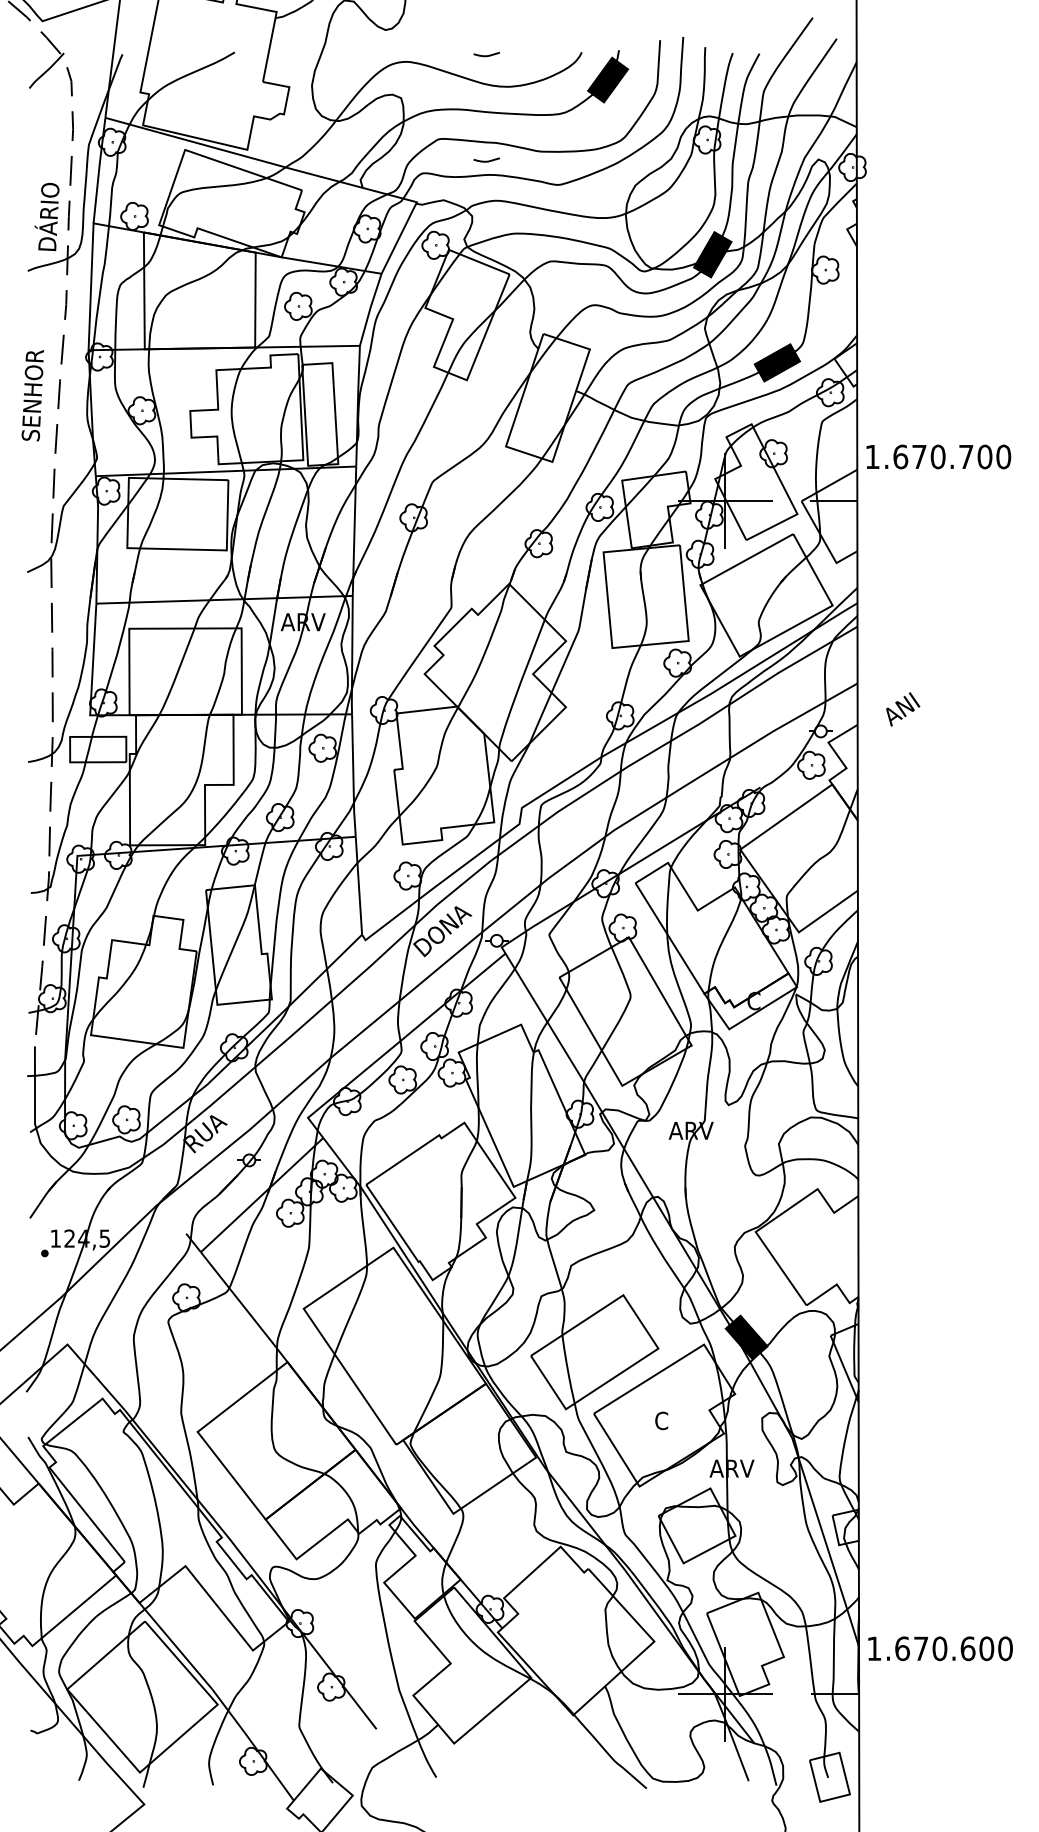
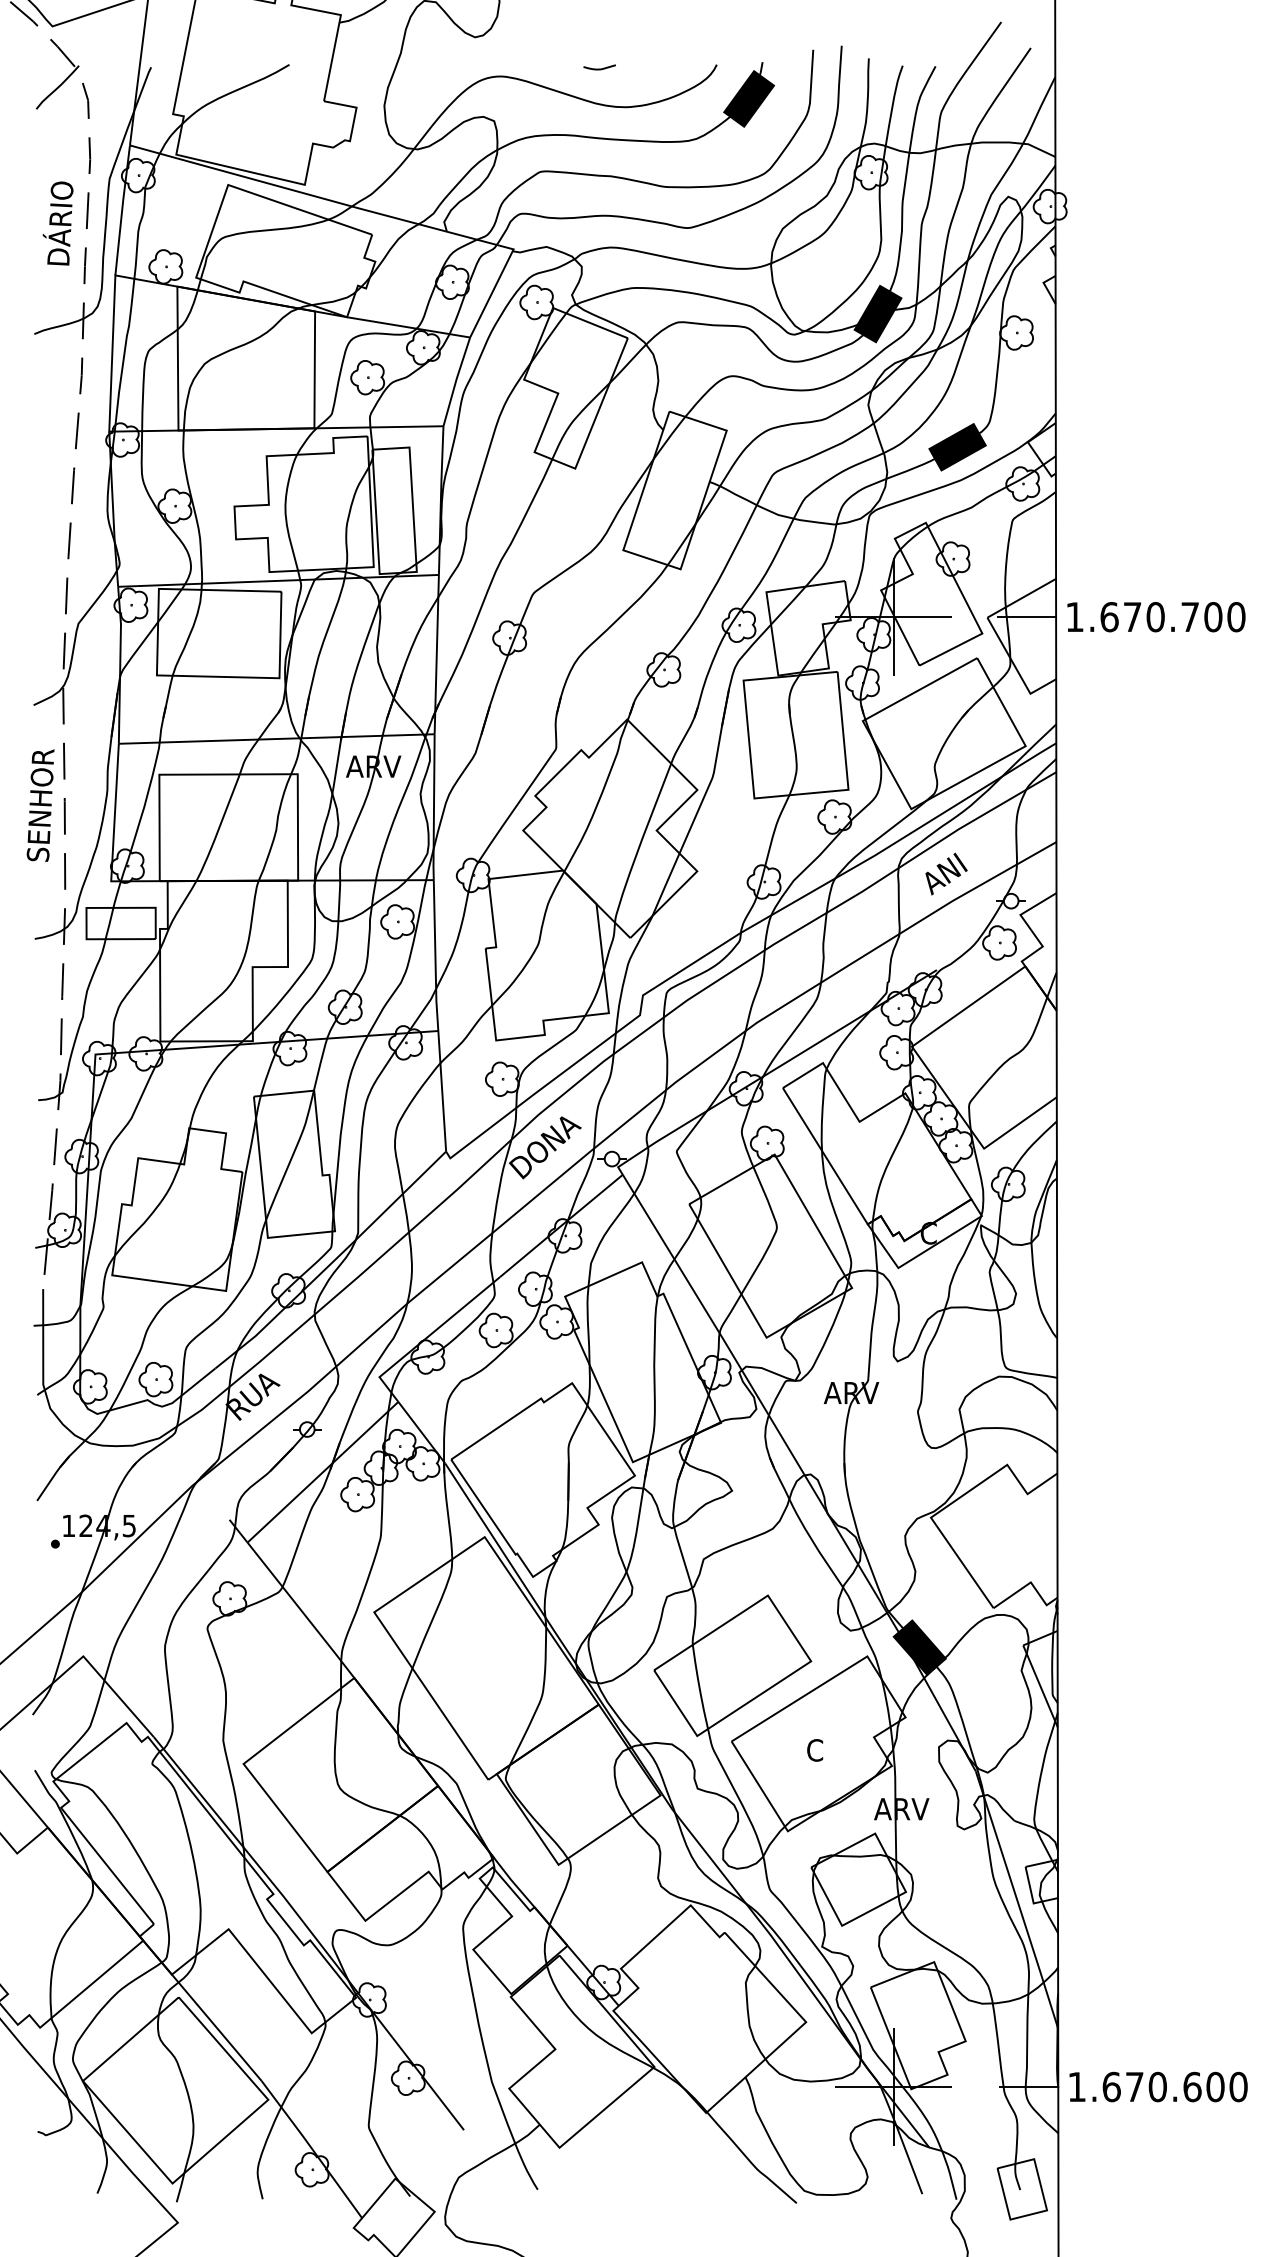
curve: (486, 160) -> (599, 198), removed
text: (46, 216) -> (57, 223), moved
text: (32, 395) -> (40, 805), moved
text: (938, 457) -> (1156, 617), moved
text: (903, 708) -> (946, 873), moved
text: (940, 1648) -> (1158, 2086), moved

